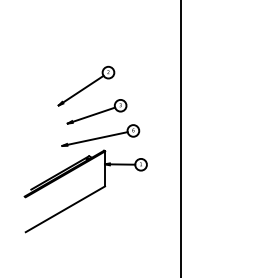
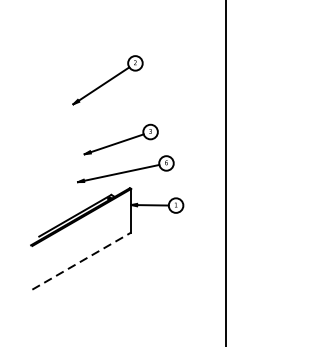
part: (86, 85) -> (108, 79), moved
line: (65, 209) -> (81, 261), solid -> dashed

